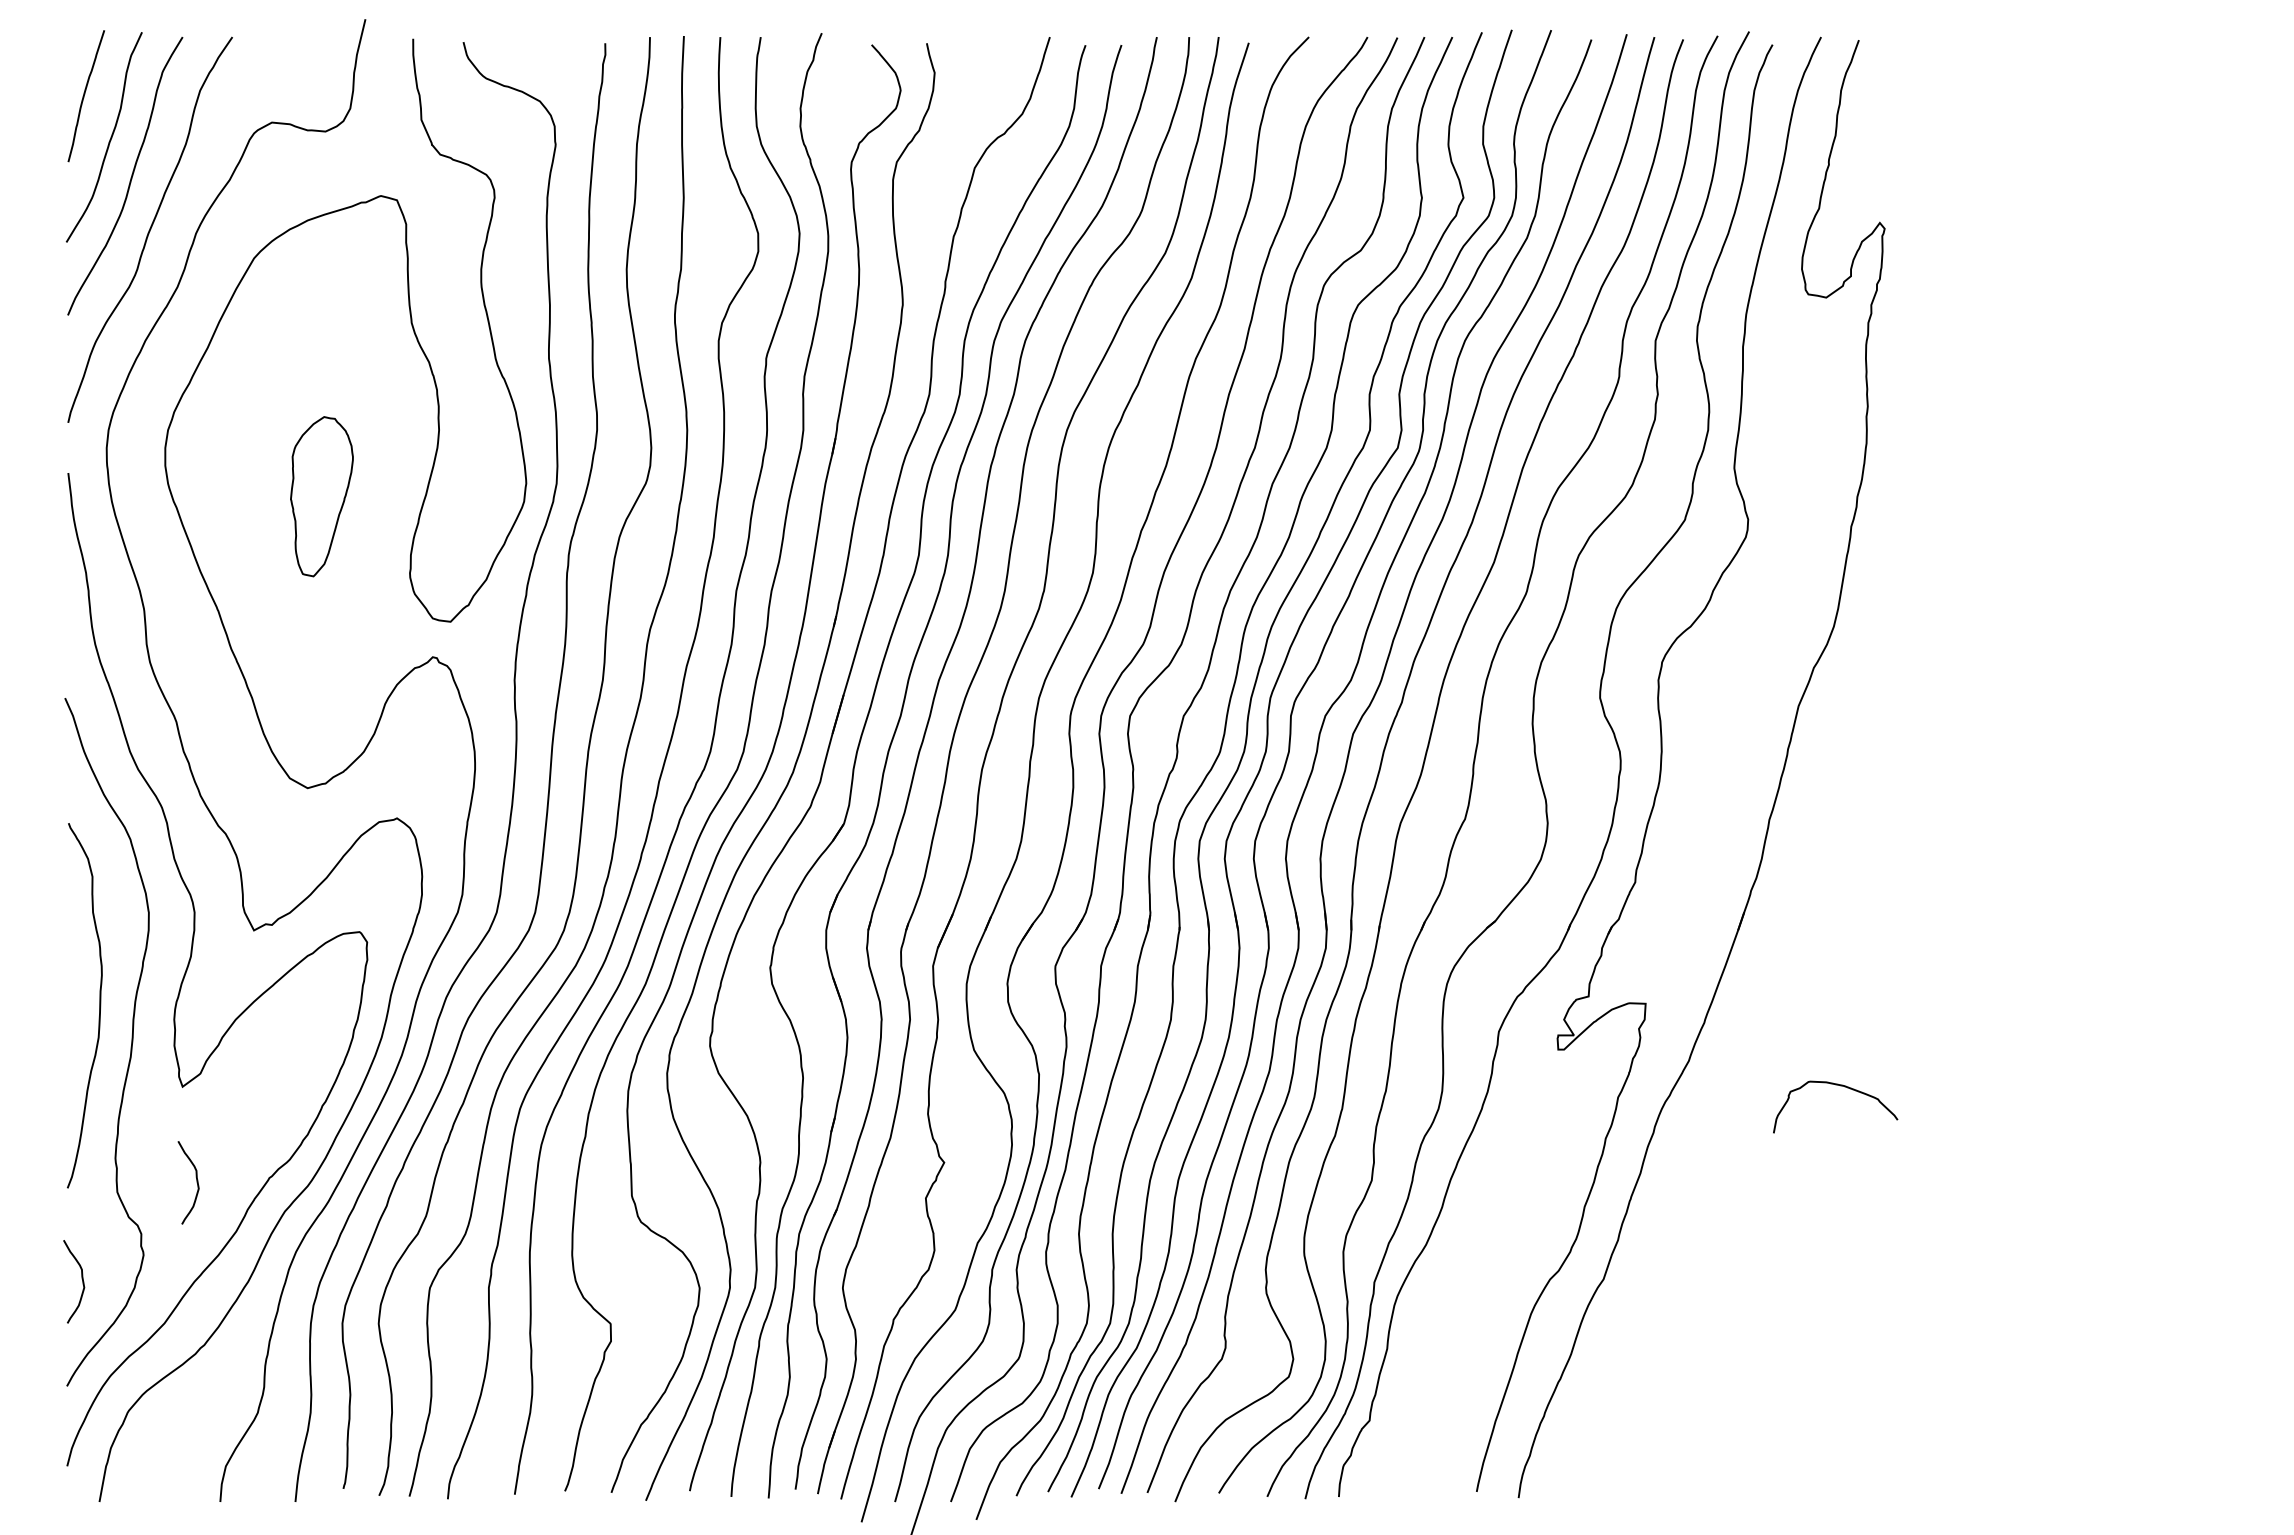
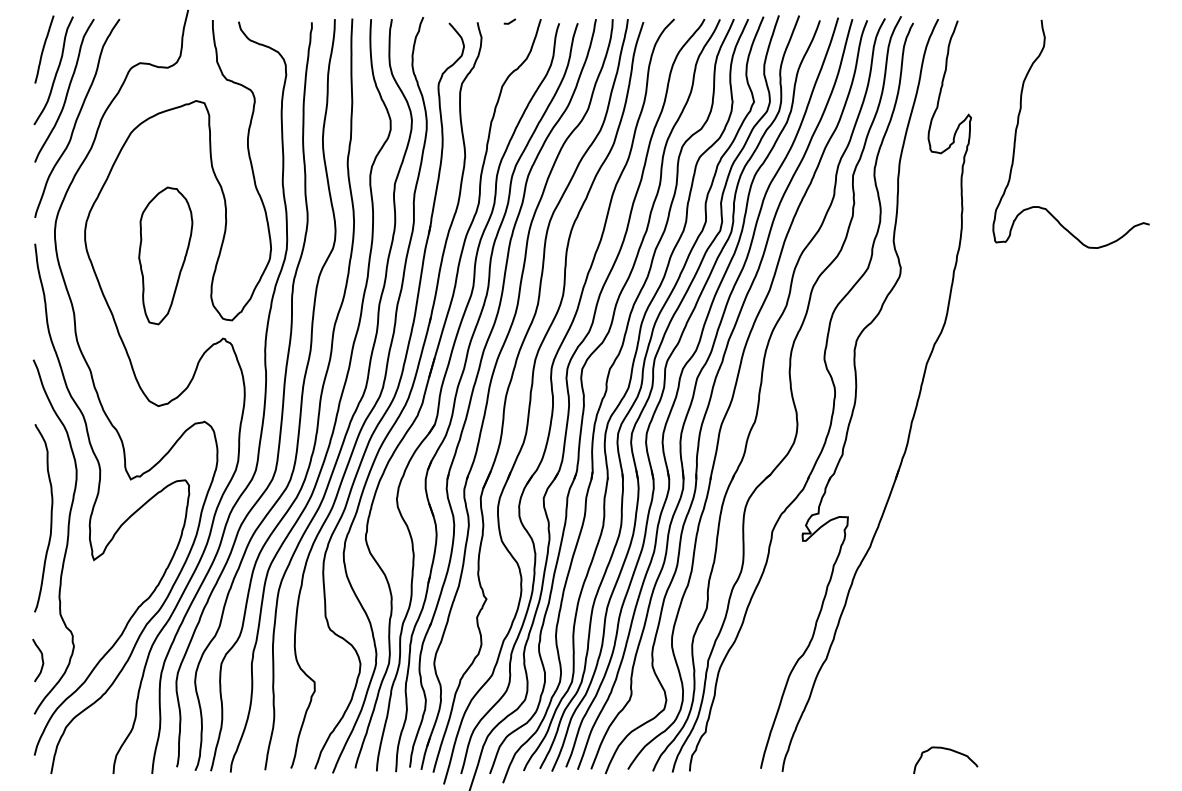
line: (990, 41) -> (510, 21), added
curve: (1976, 243) -> (1018, 125), added
part: (321, 495) -> (165, 255), size x1.67
curve: (1840, 1087) -> (948, 750), moved
curve: (195, 1182) -> (100, 609), removed

